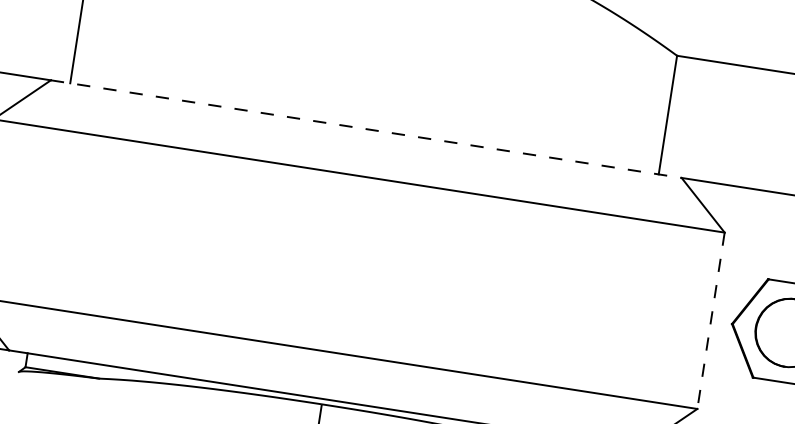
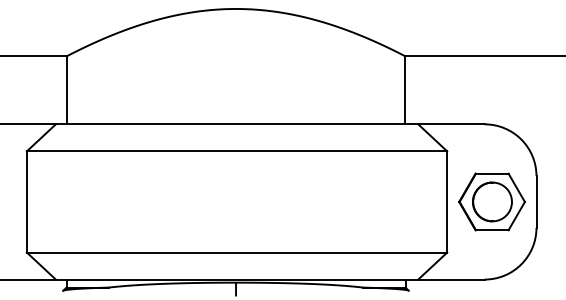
line: (367, 129) -> (237, 124), dashed -> solid
line: (711, 320) -> (447, 201), dashed -> solid

